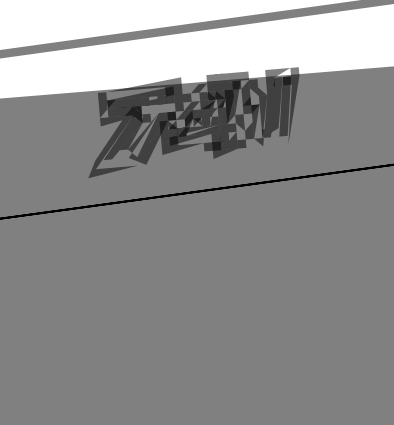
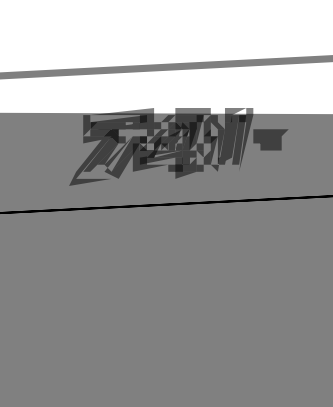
fill: (322, 102) -> (270, 139), added

